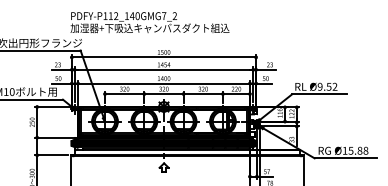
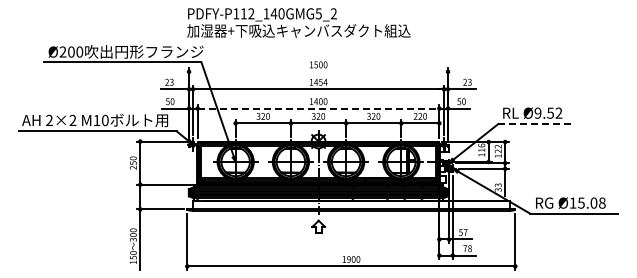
text: (163, 15) -> (318, 13), PDFY-P112_140GMG7_2 -> PDFY-P112_140GMG5_2
line: (163, 57) -> (318, 71), removed
line: (163, 83) -> (318, 108), solid -> dashed
line: (319, 94) -> (537, 123), solid -> dashed
text: (359, 151) -> (593, 203), Ø15.88 -> Ø15.08

